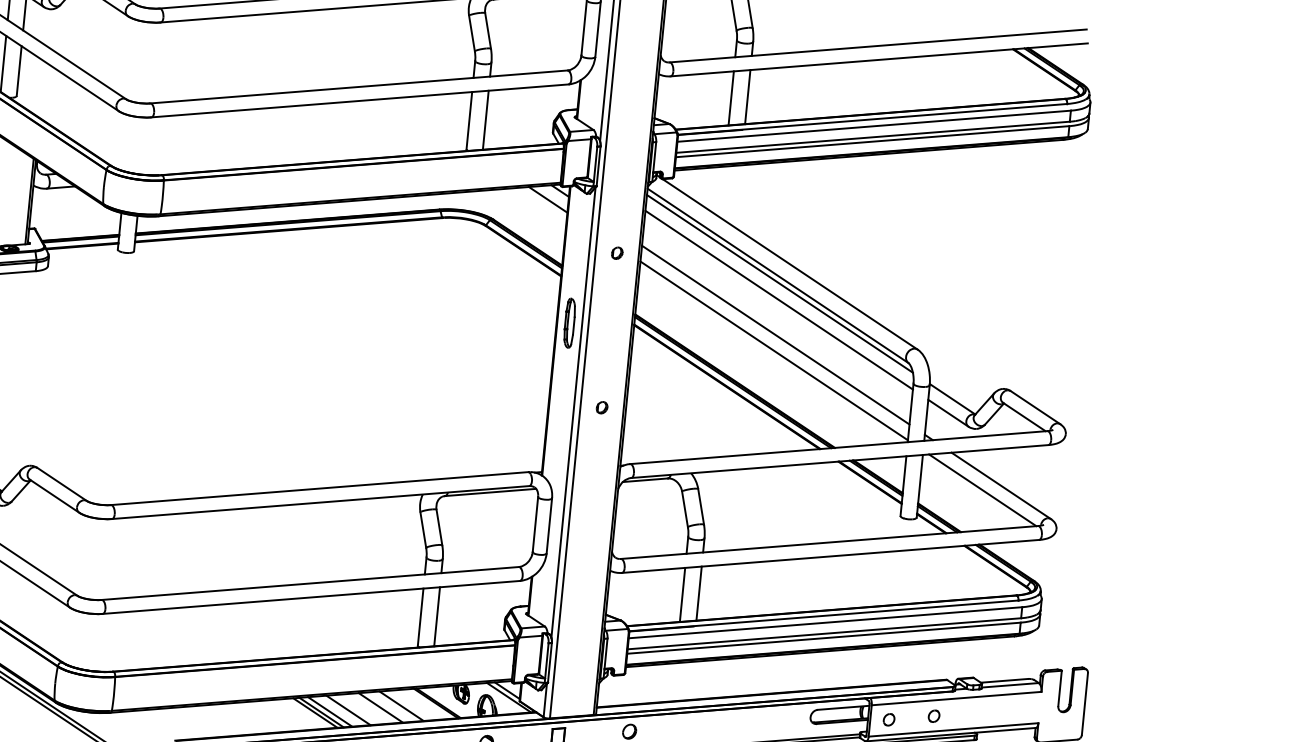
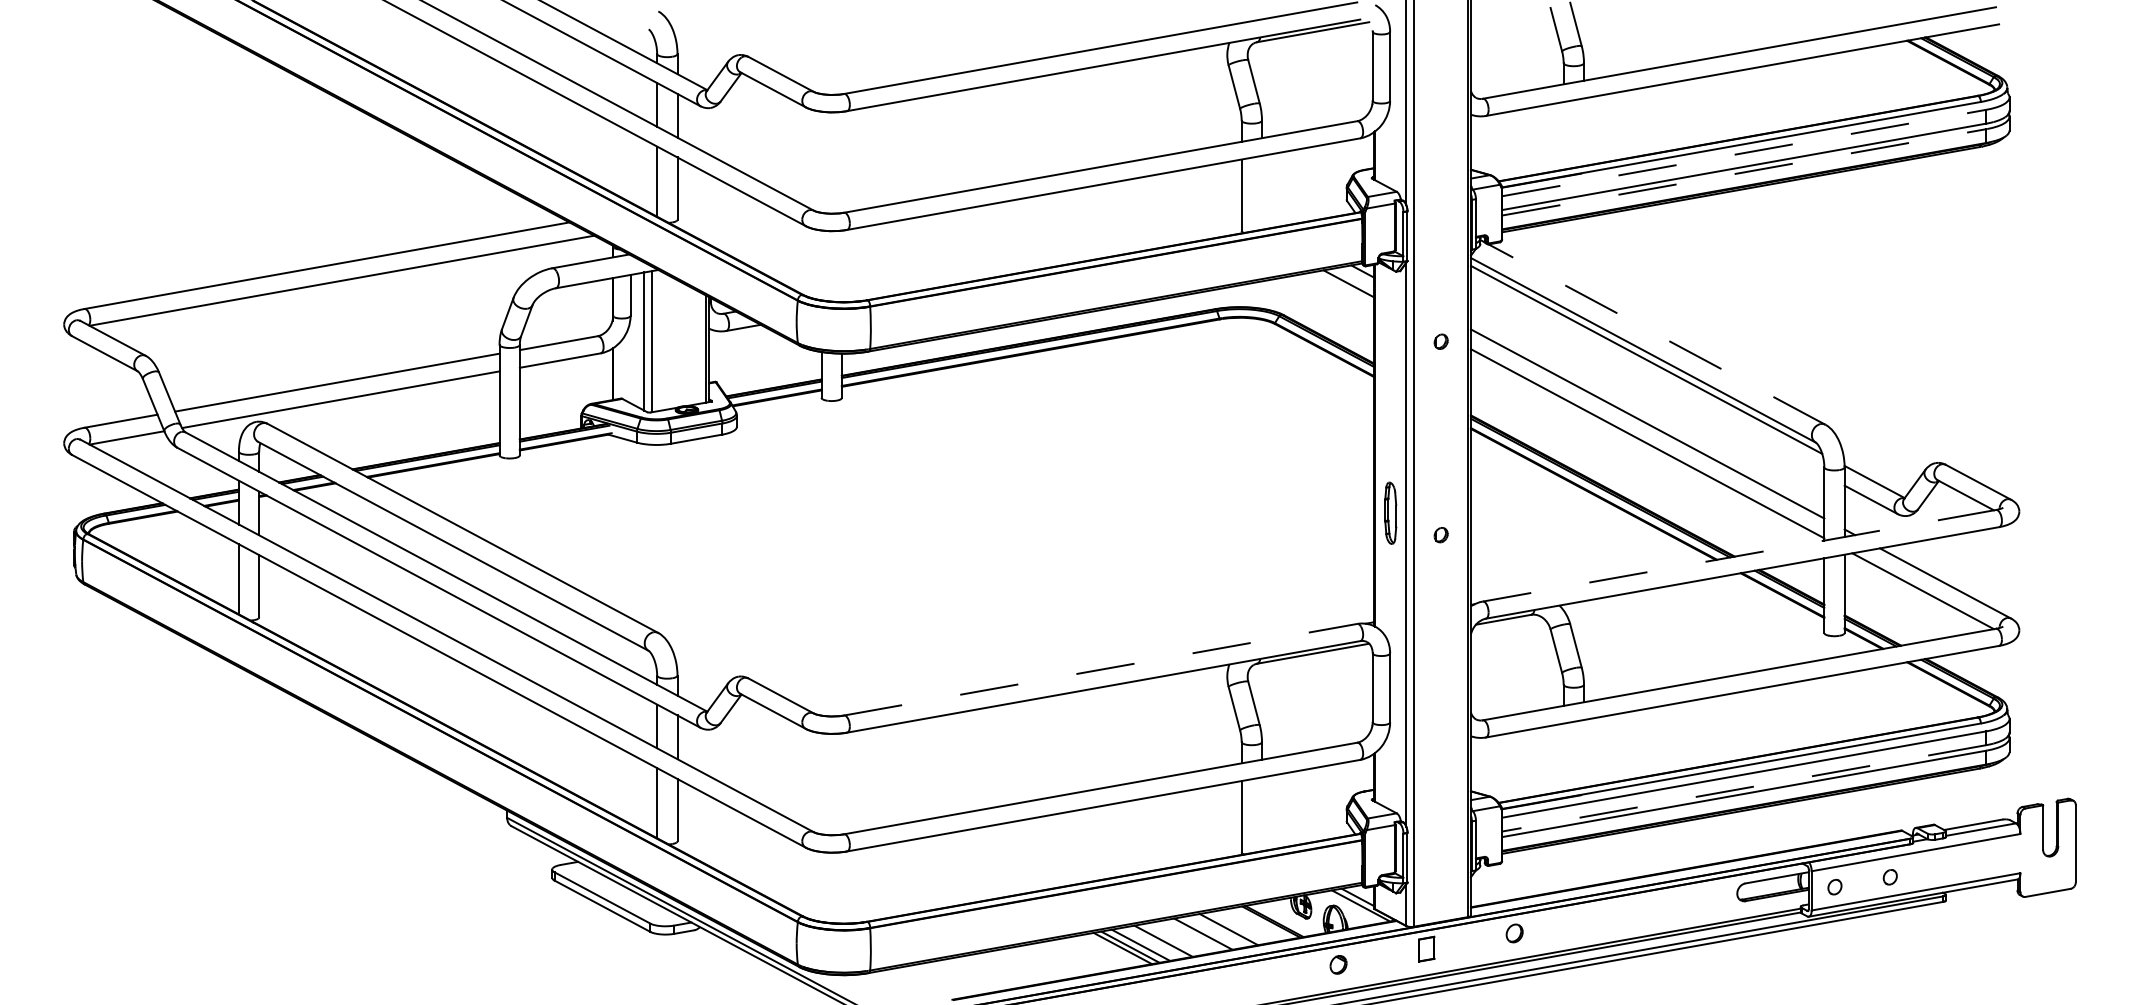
line: (748, 97) -> (1584, 132), removed
line: (731, 98) -> (1563, 135), removed
line: (486, 120) -> (1262, 192), removed
line: (874, 126) -> (1744, 153), solid -> dashed
line: (872, 141) -> (1744, 172), solid -> dashed
line: (789, 264) -> (1656, 334), solid -> dashed
line: (779, 299) -> (1647, 379), removed
part: (569, 322) -> (1390, 512), moved
line: (838, 447) -> (1739, 555), solid -> dashed
line: (319, 488) -> (1100, 669), solid -> dashed
line: (699, 593) -> (1584, 753), removed
line: (682, 594) -> (1563, 757), removed
line: (437, 616) -> (1262, 814), removed
line: (824, 633) -> (1744, 788), solid -> dashed

